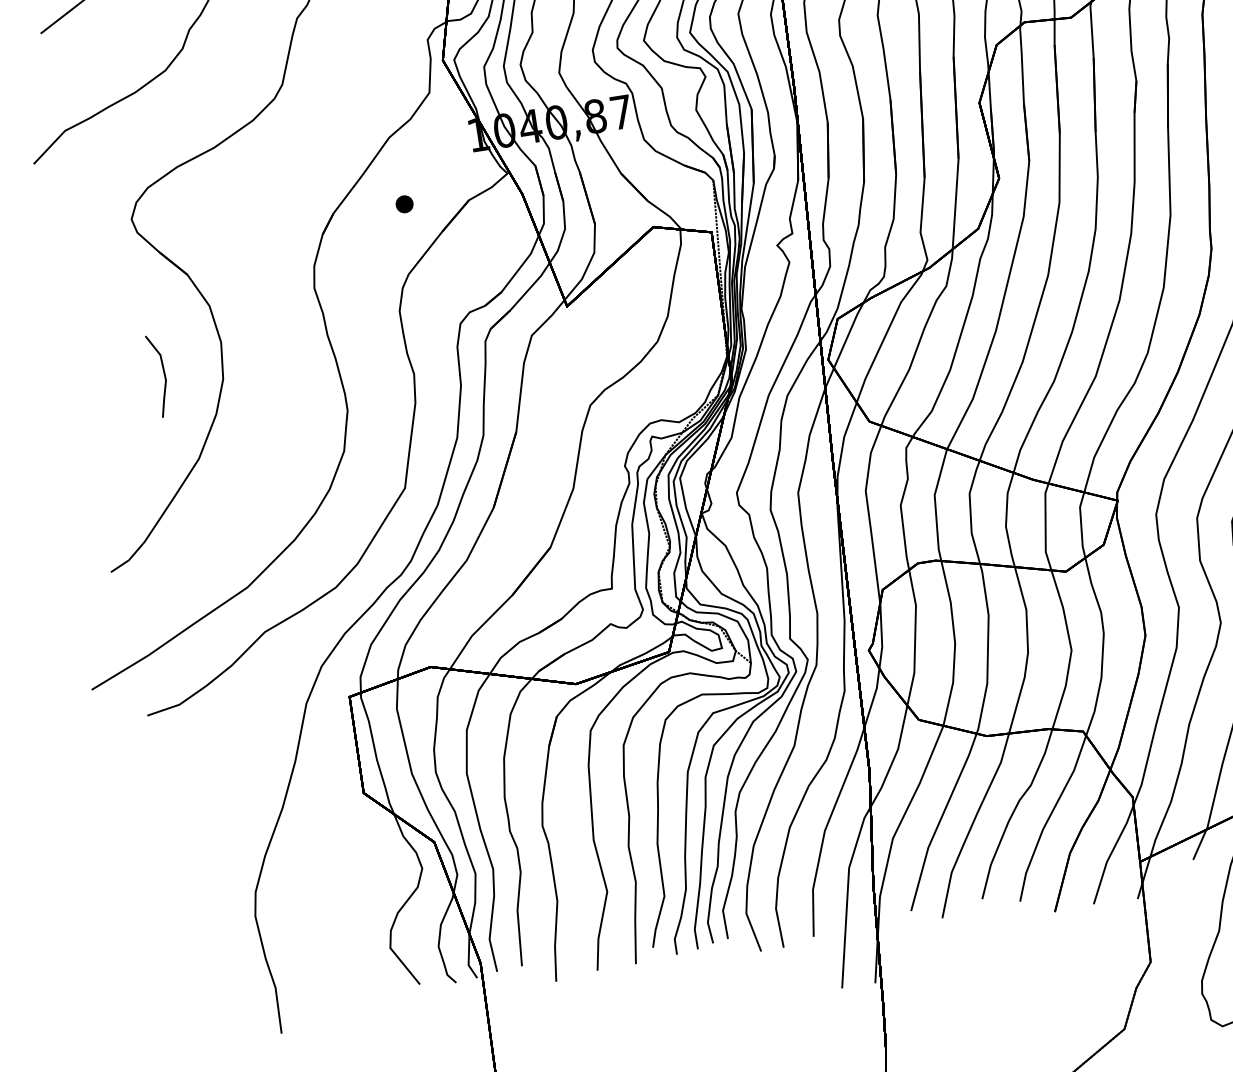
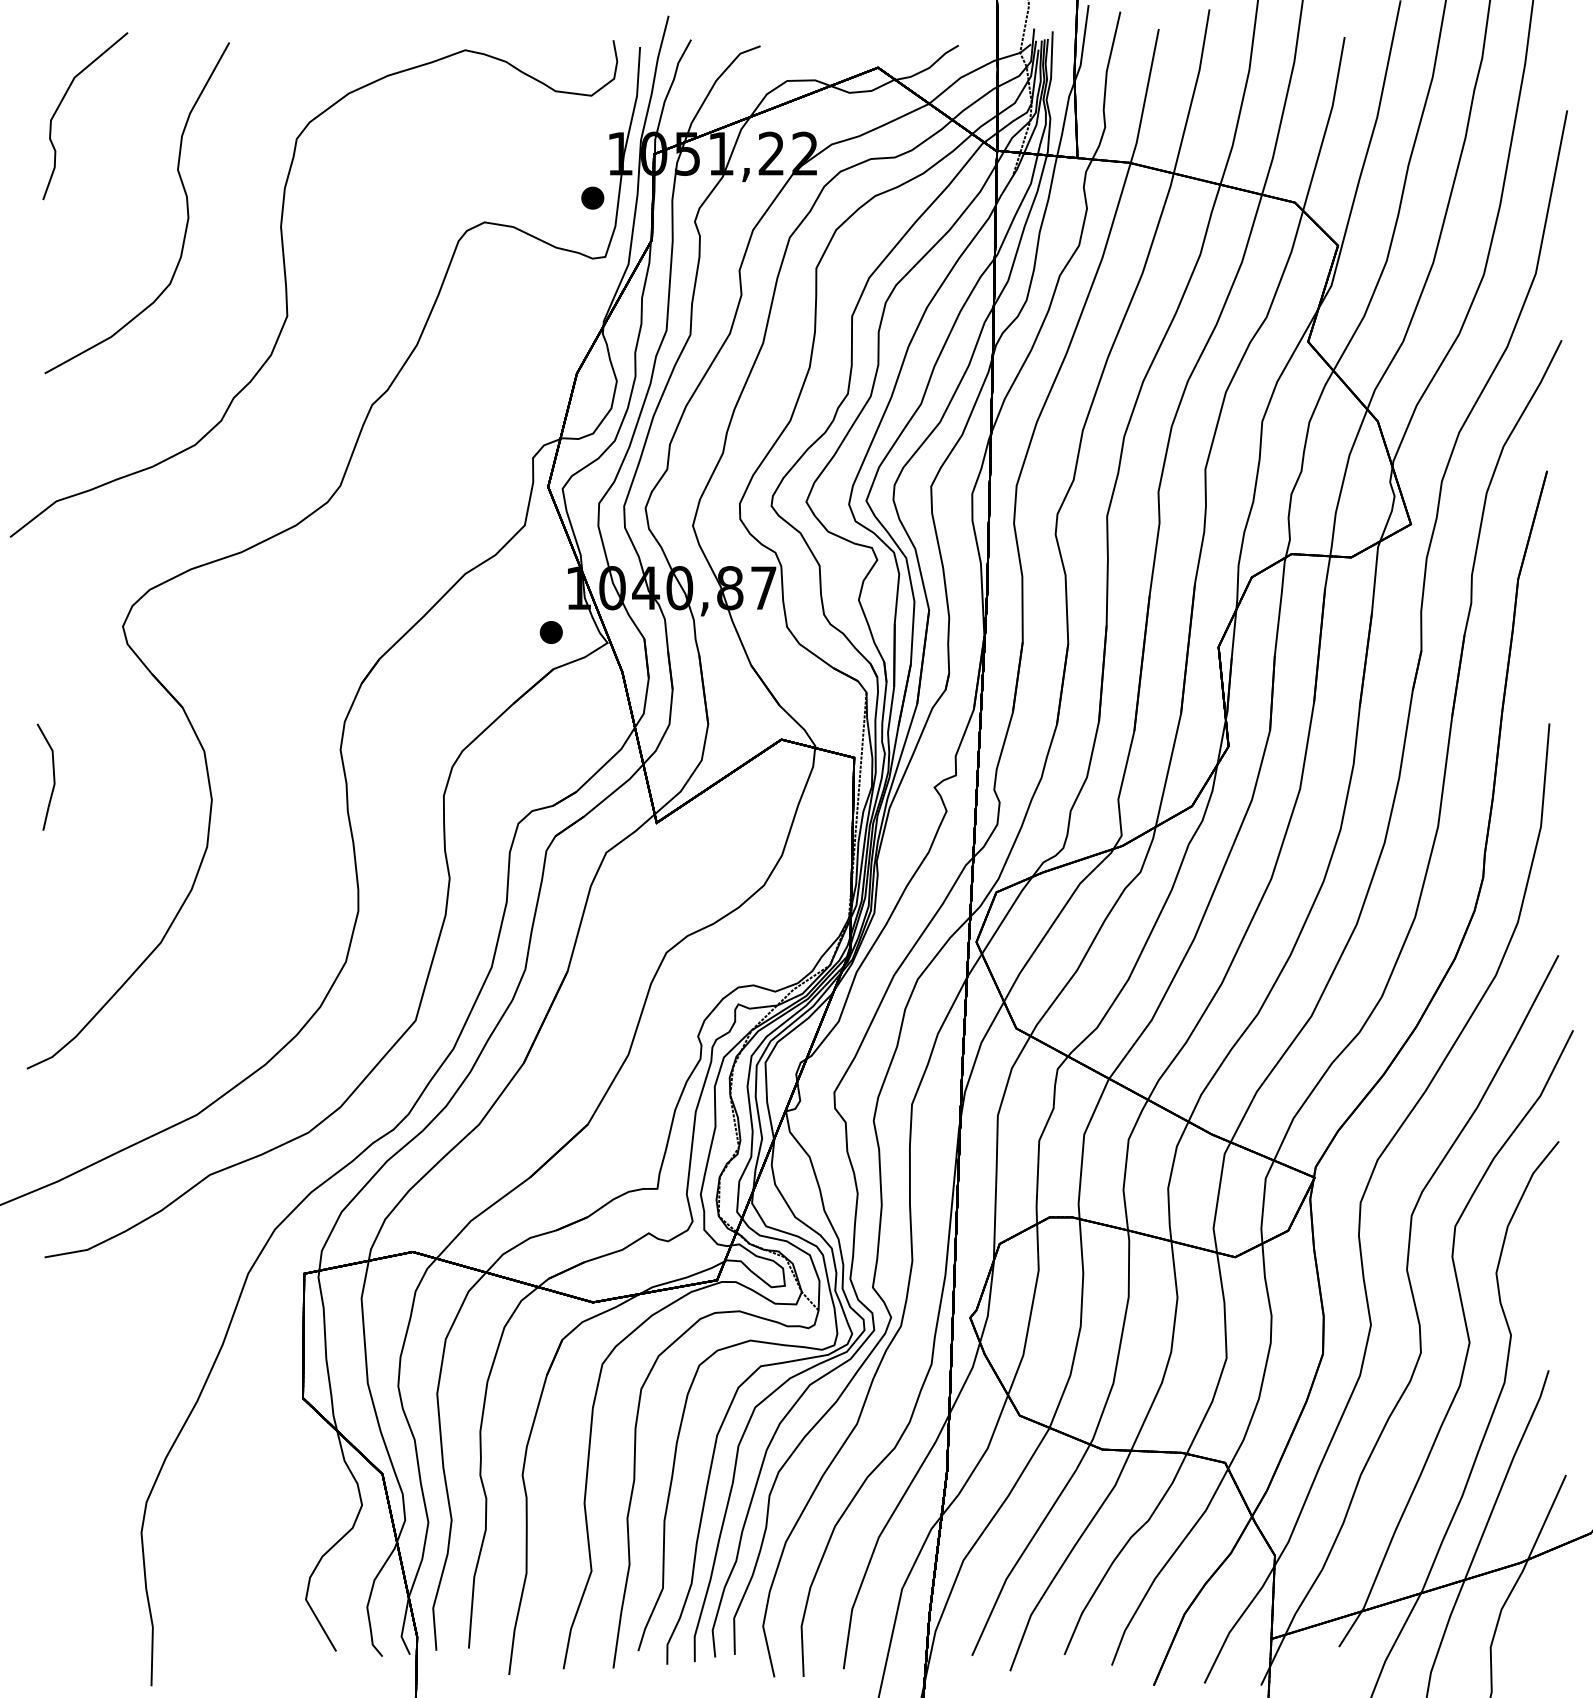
part: (403, 204) -> (550, 632), moved
part: (164, 374) -> (53, 776), moved

